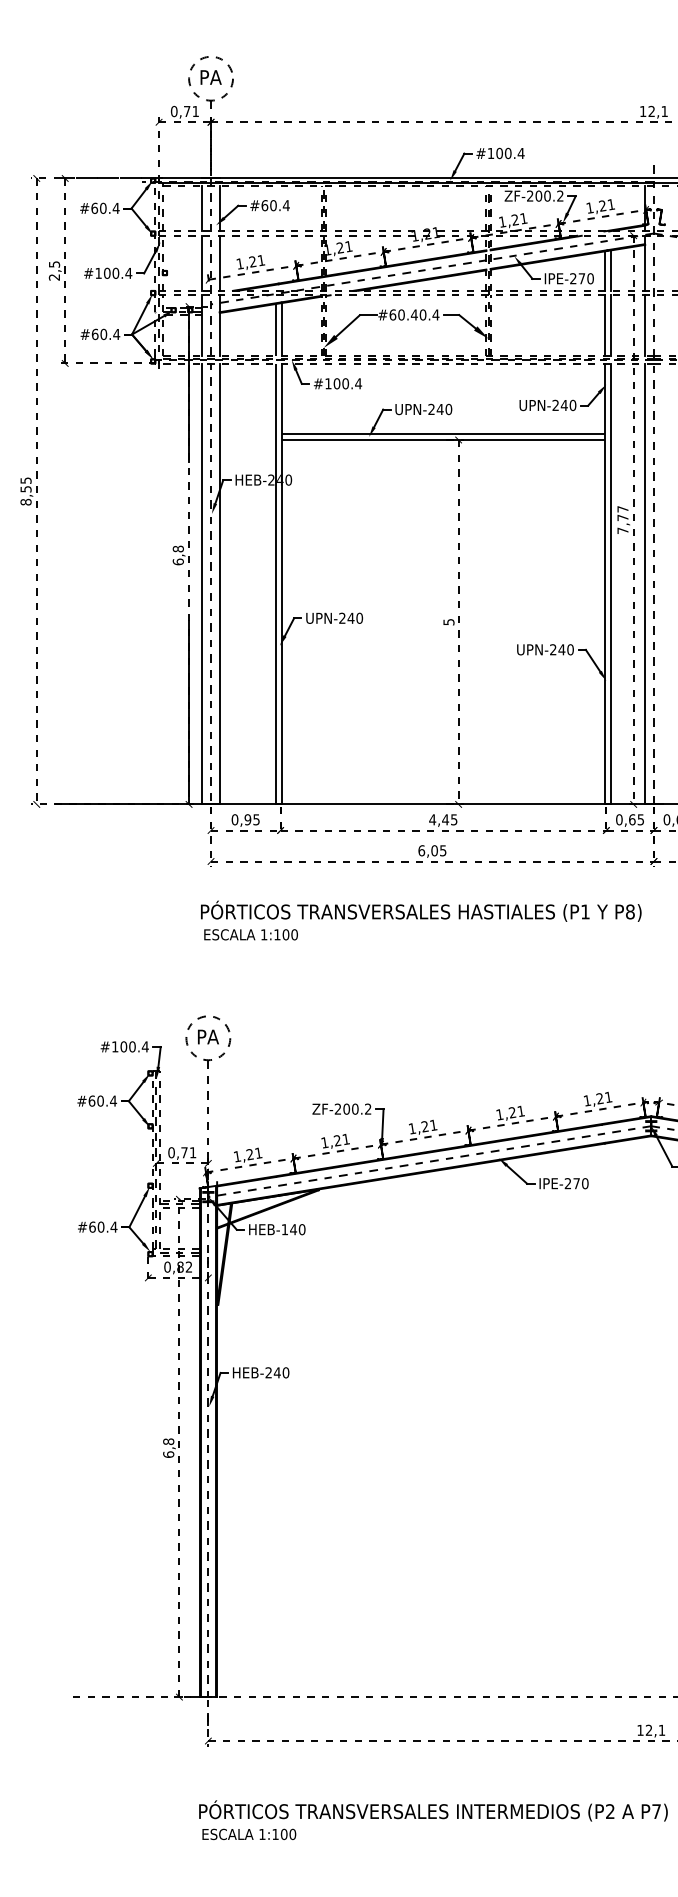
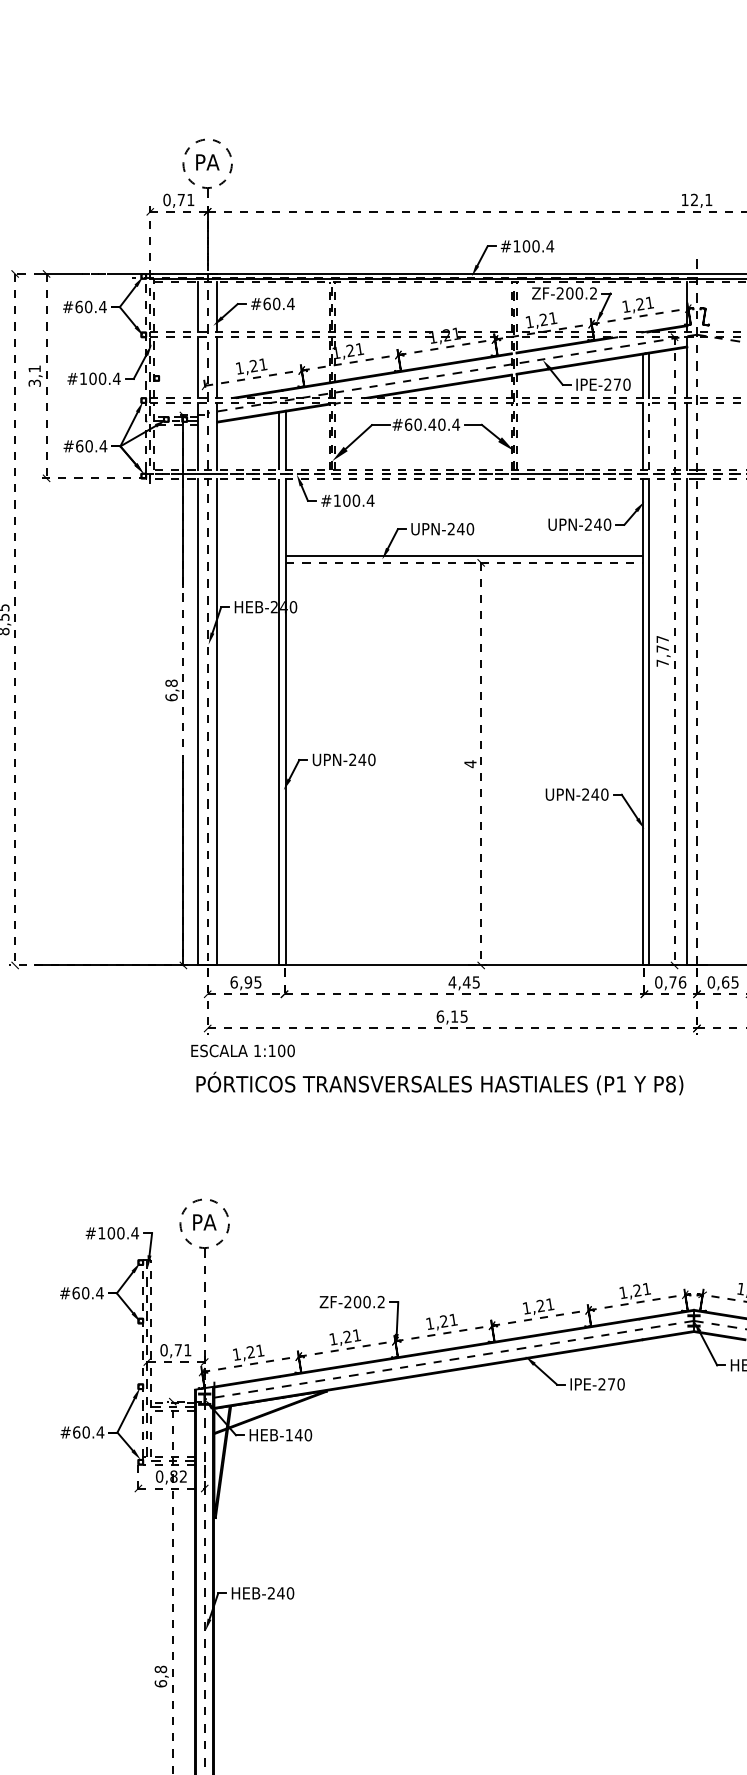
text: (54, 270) -> (34, 375), 2,5 -> 3,1
line: (610, 325) -> (648, 436), solid -> dashed
line: (443, 440) -> (464, 563), solid -> dashed
text: (448, 621) -> (469, 763), 5 -> 4
text: (235, 819) -> (234, 982), 0,95 -> 6,95
text: (636, 819) -> (677, 982), 0,65 -> 0,76
text: (434, 850) -> (454, 1016), 6,05 -> 6,15
text: (250, 934) -> (242, 1050), moved

